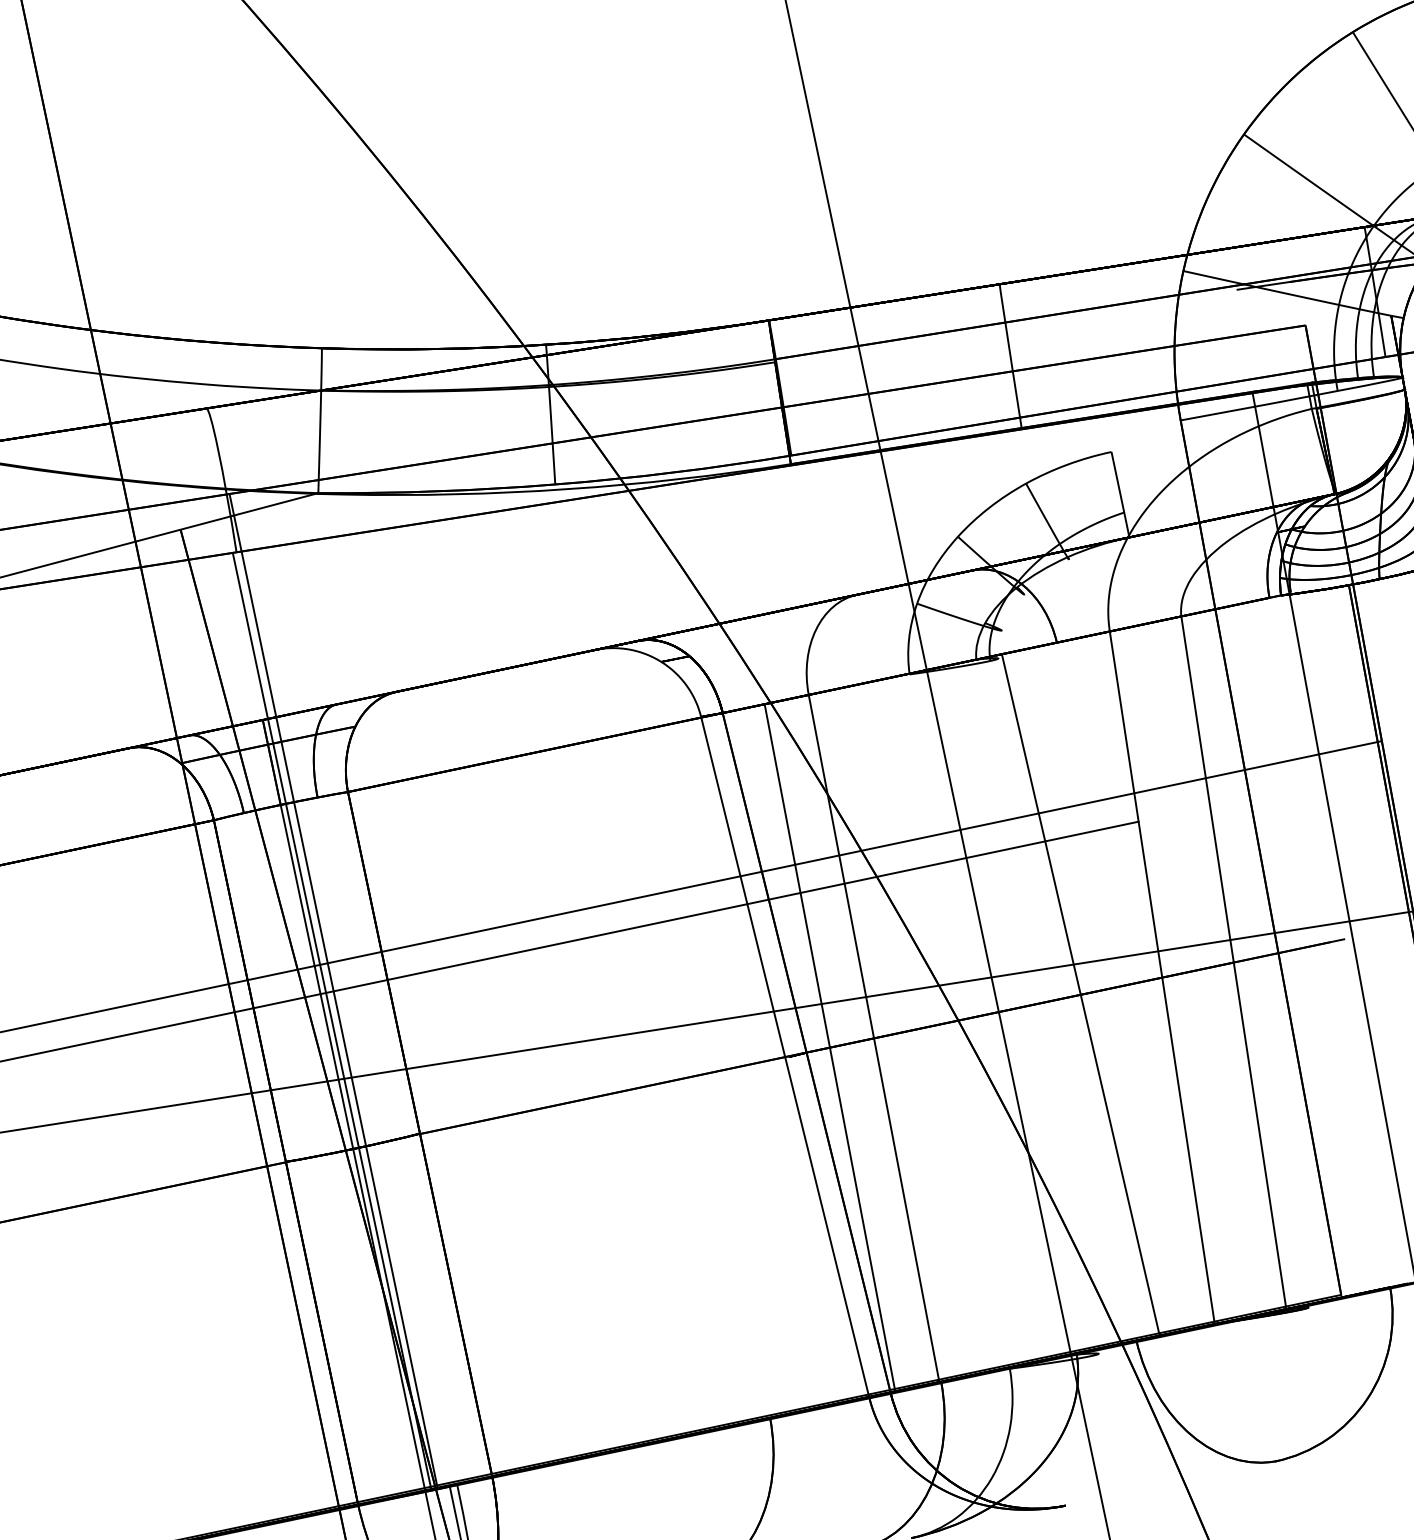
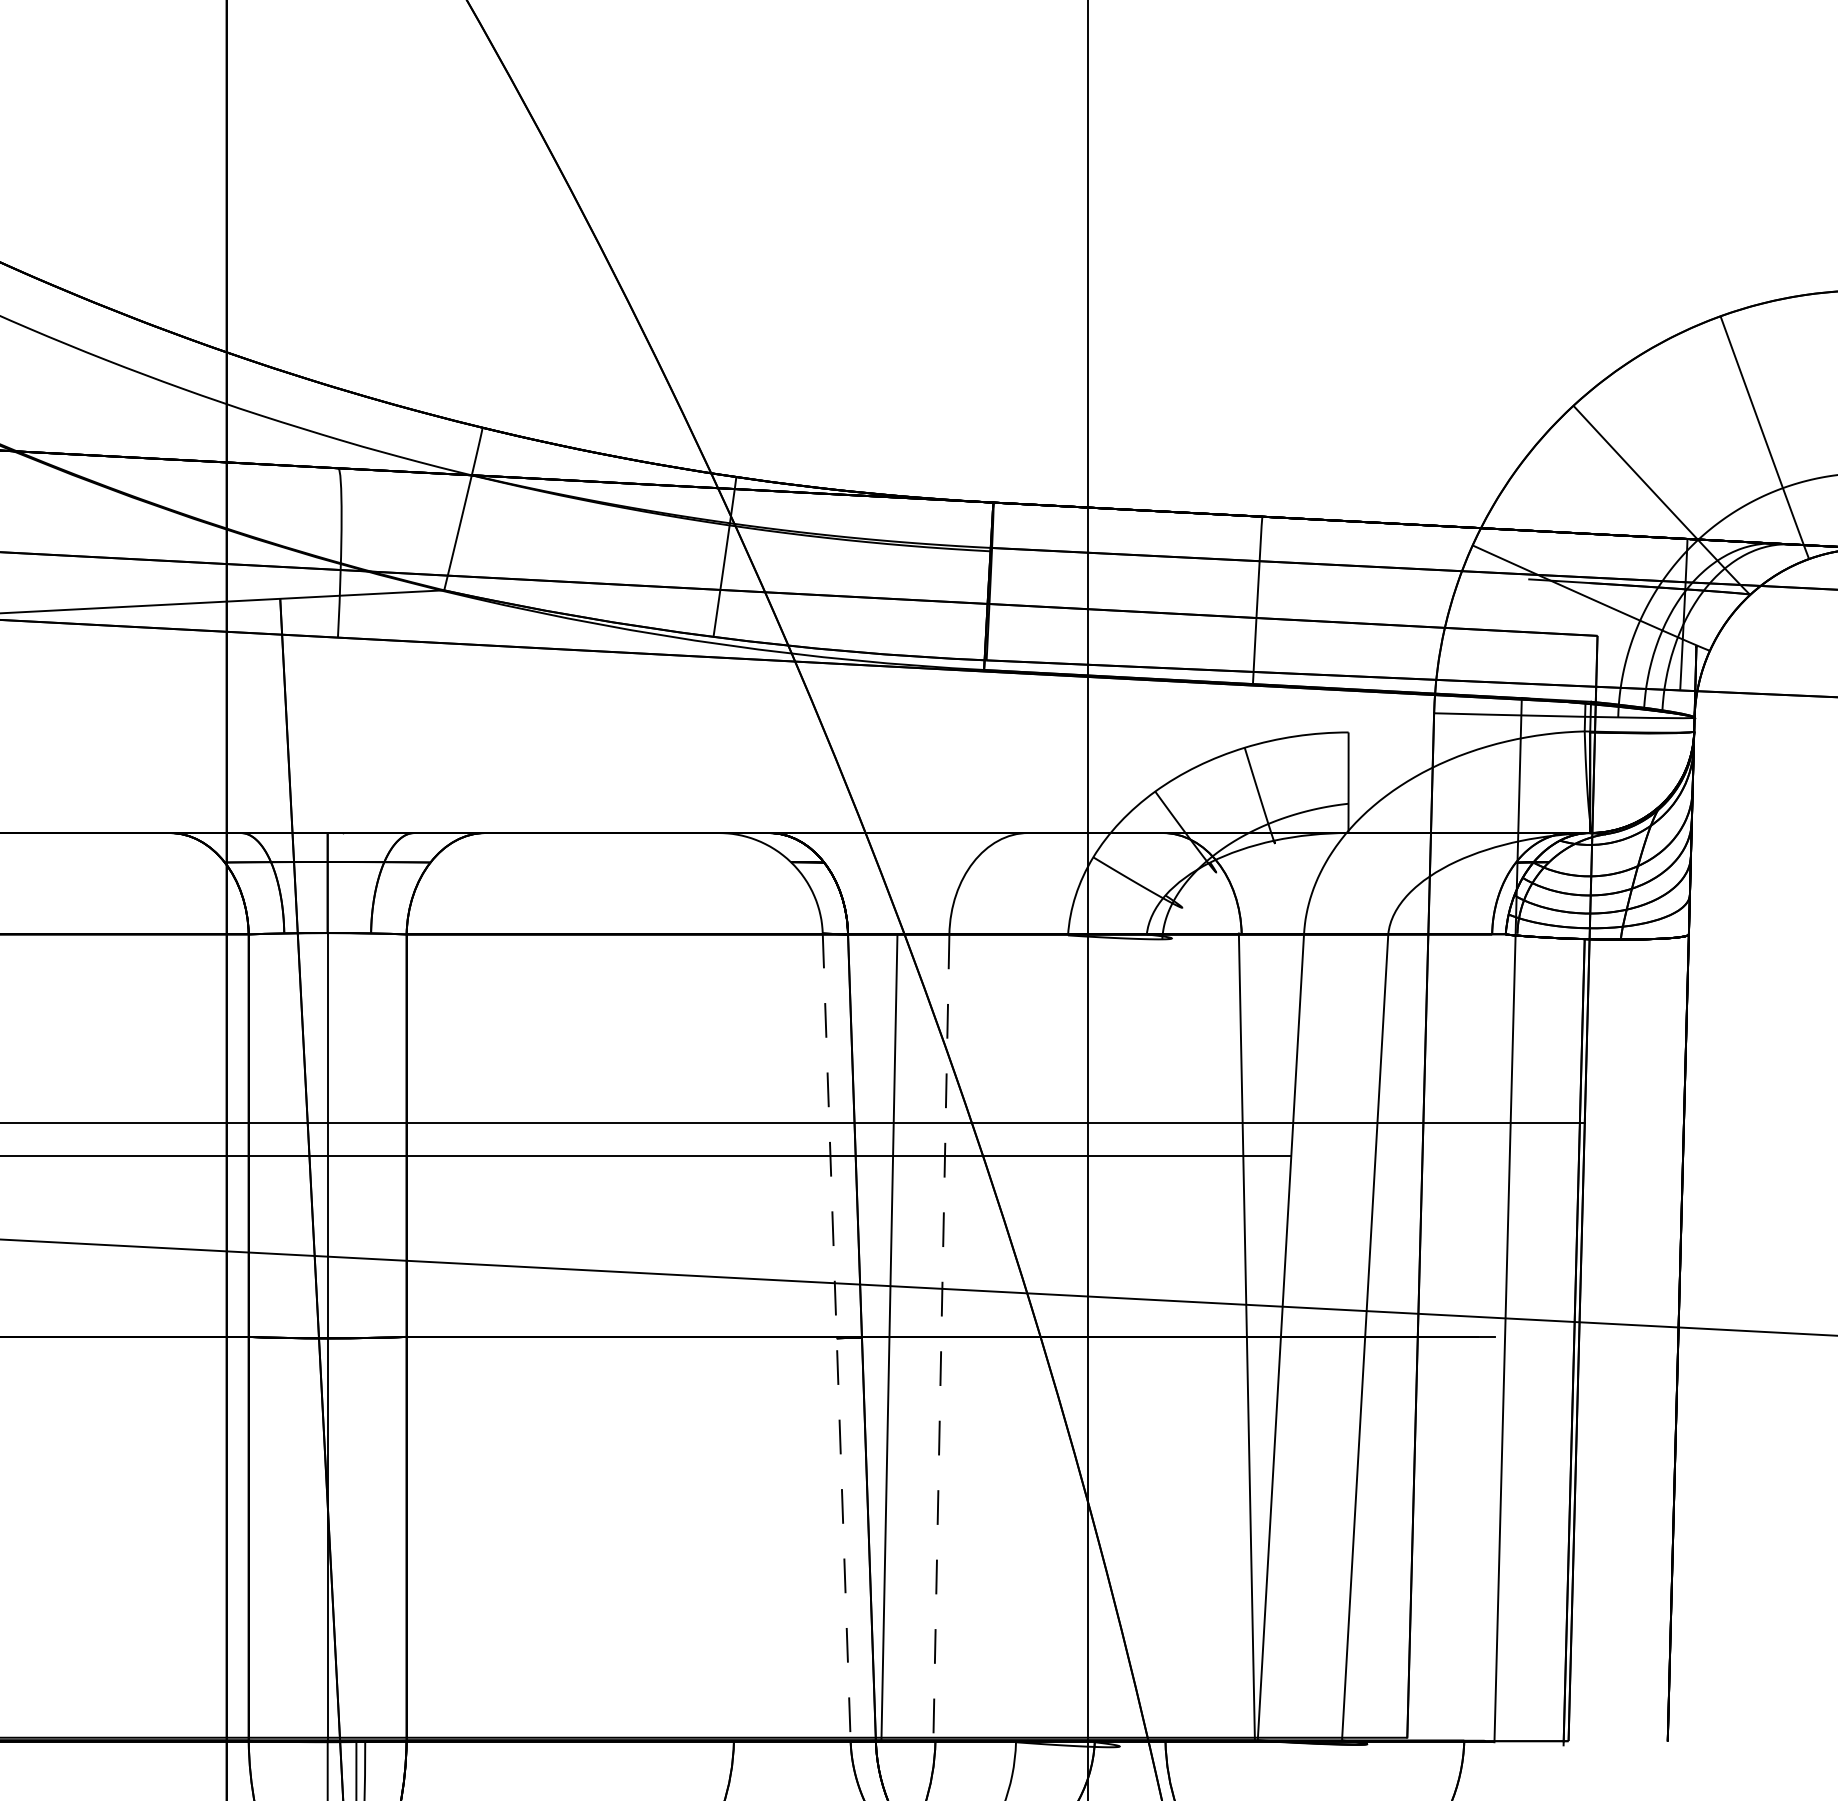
line: (333, 991) -> (342, 1155), removed
line: (1080, 995) -> (1246, 1336), moved
line: (331, 1020) -> (333, 1188), removed
line: (874, 1039) -> (941, 1338), solid -> dashed
line: (785, 1058) -> (836, 1338), solid -> dashed

